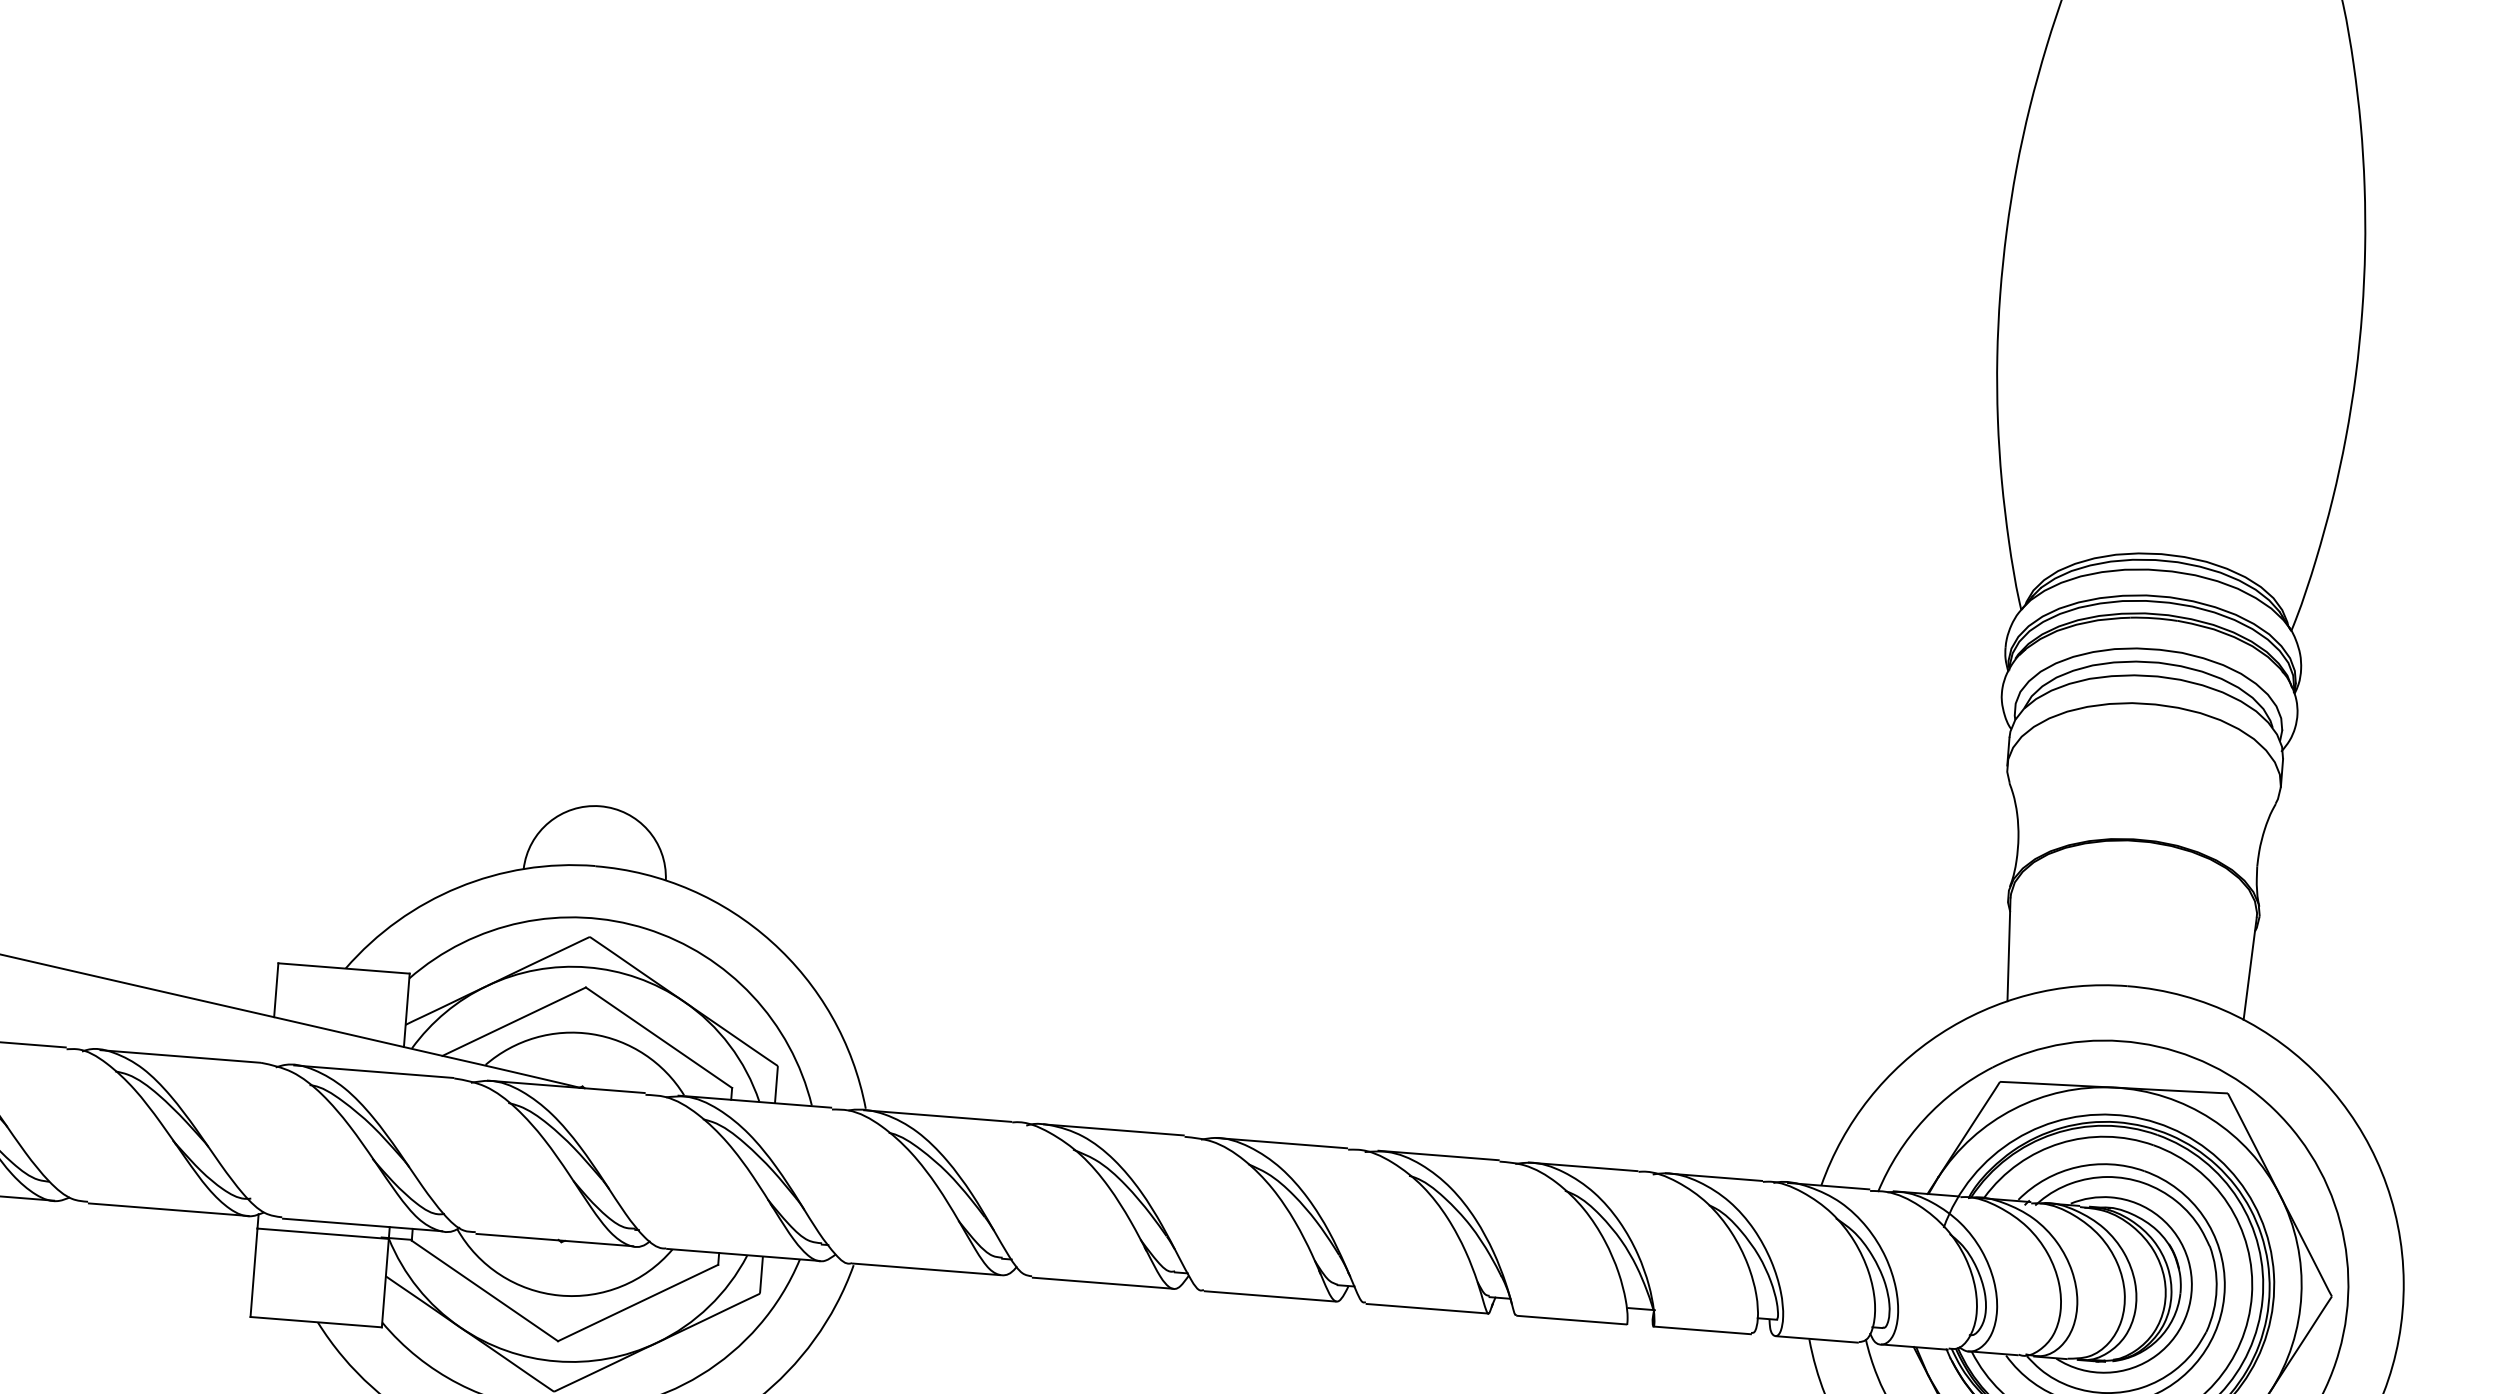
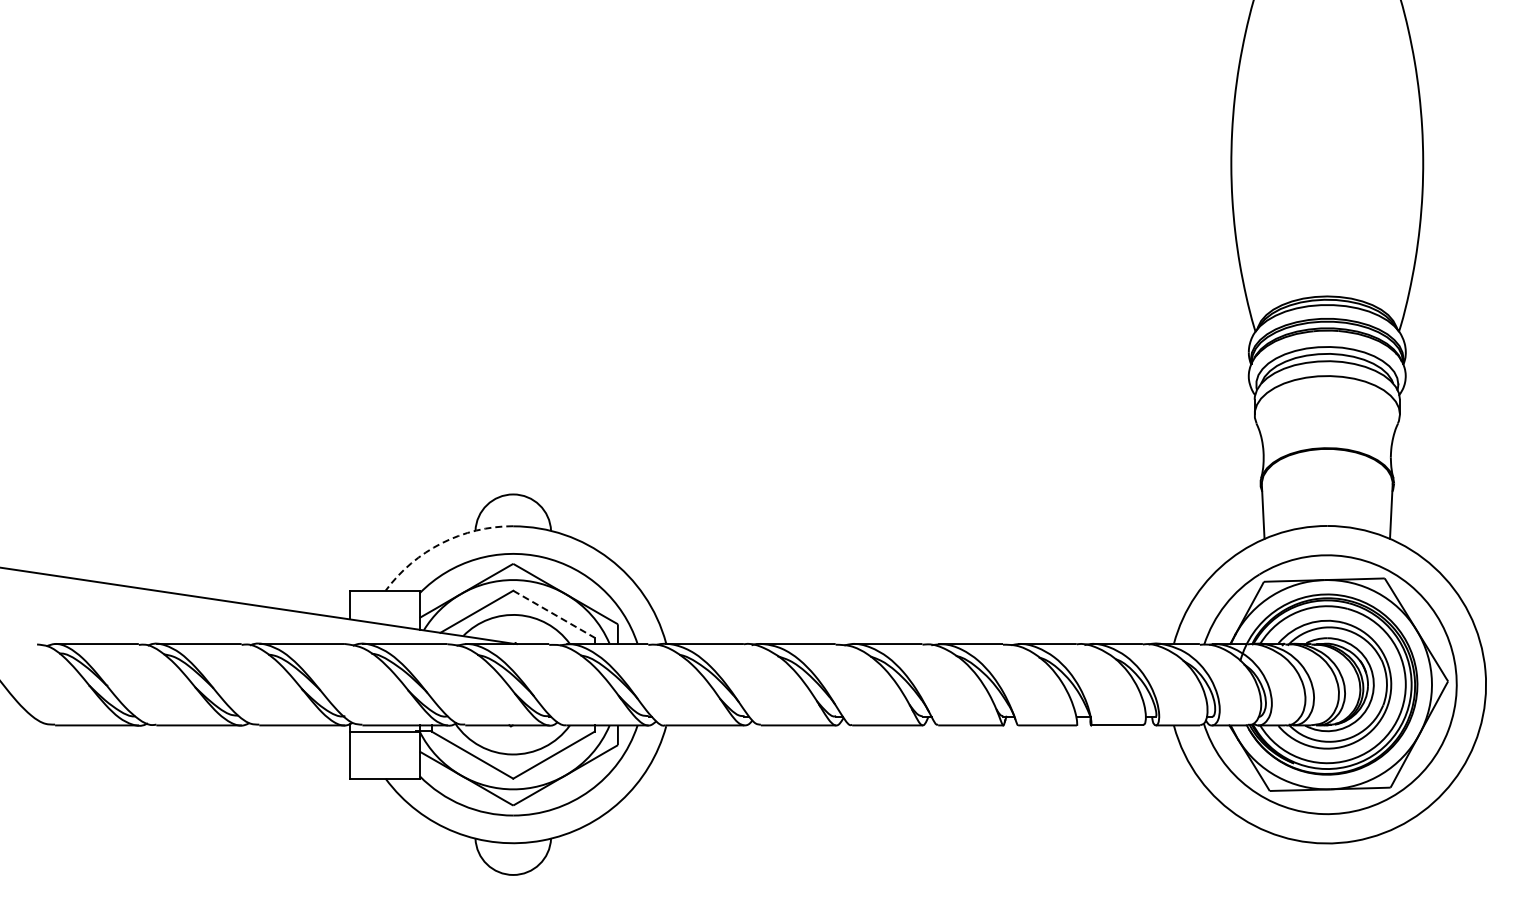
arc: (457, 887) -> (441, 543), solid -> dashed
line: (658, 1038) -> (553, 614), solid -> dashed

